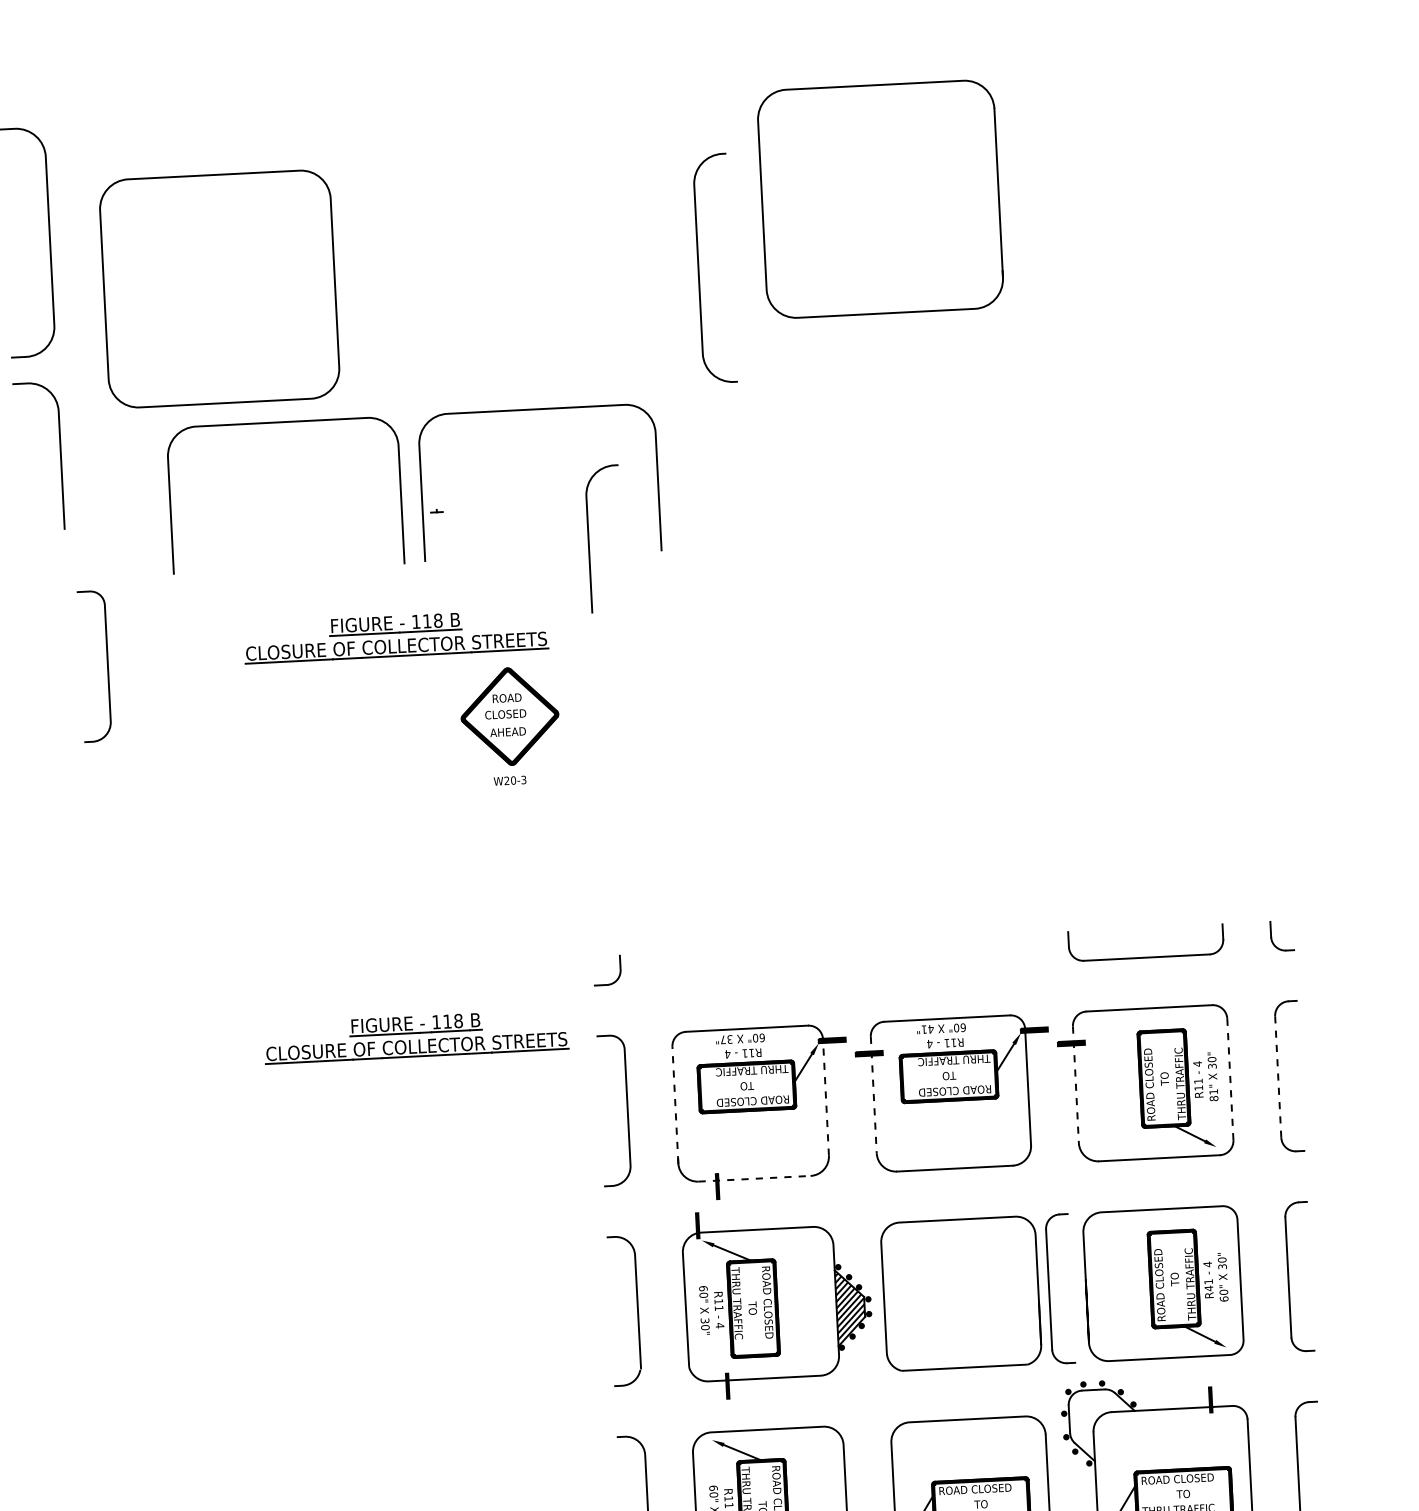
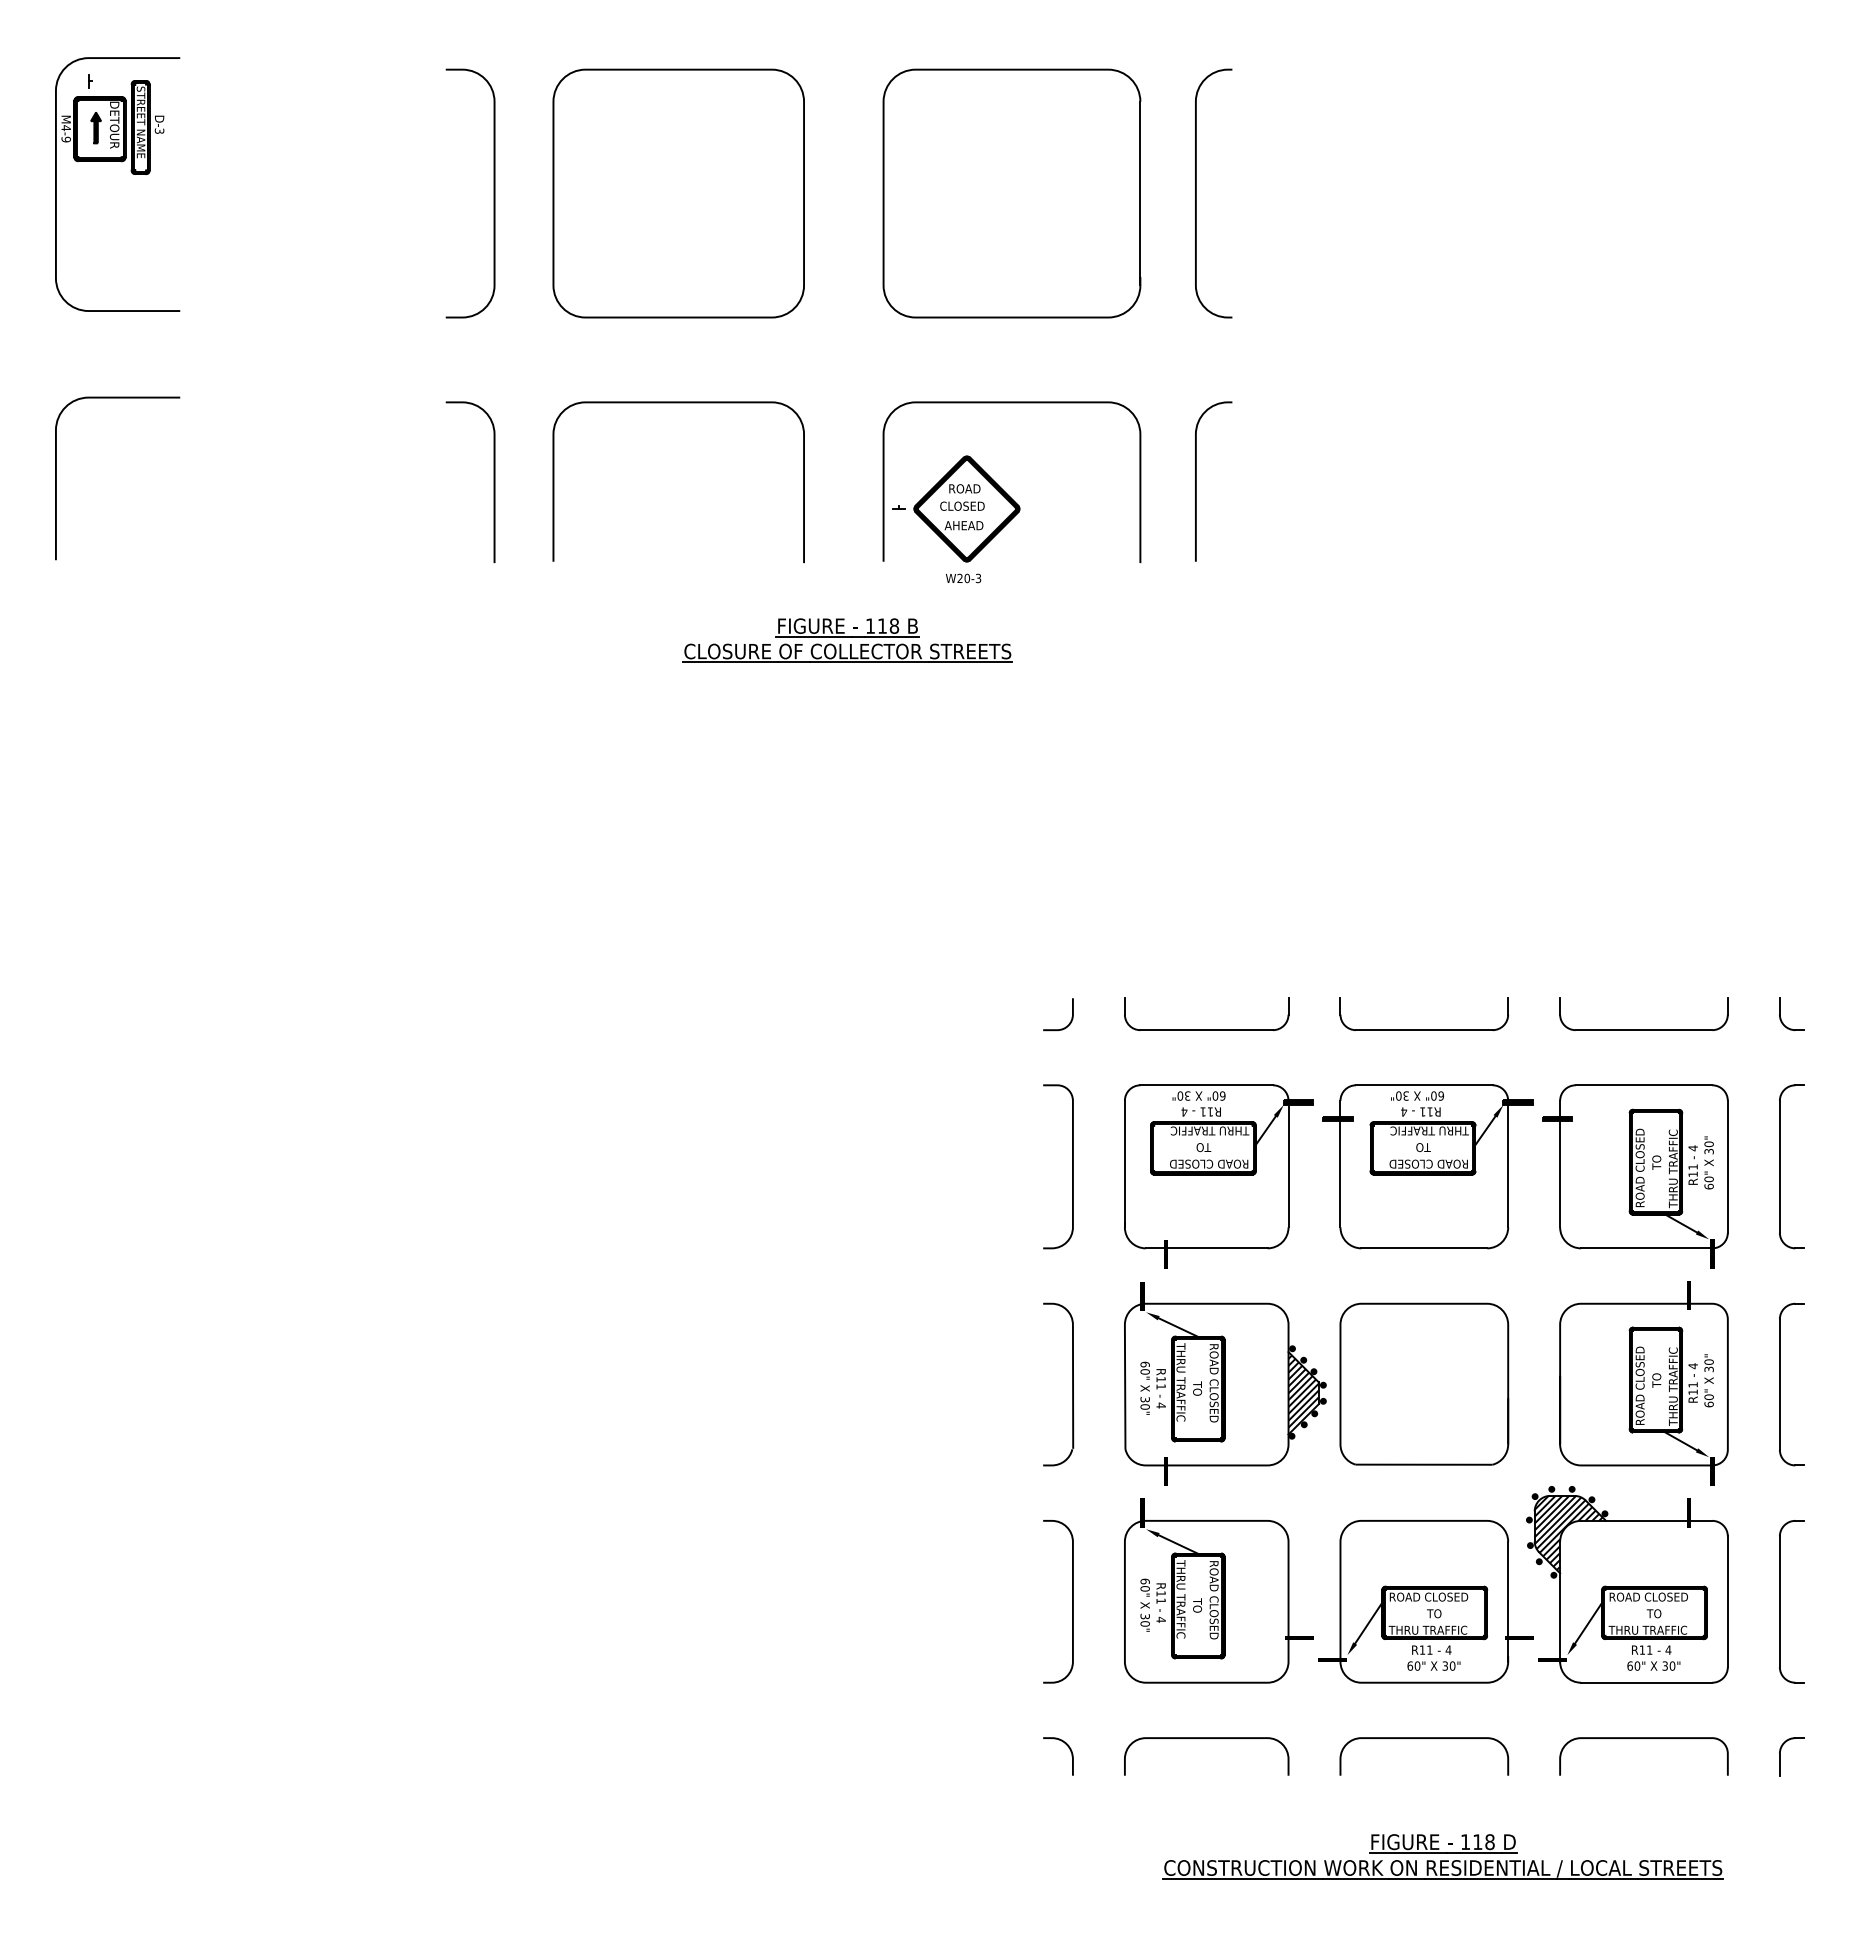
part: (880, 199) -> (1011, 193), moved
curve: (699, 269) -> (1196, 193), moved
part: (219, 288) -> (678, 193), moved
curve: (281, 423) -> (678, 403), moved
curve: (59, 454) -> (493, 481), moved
curve: (589, 539) -> (1196, 481), moved
curve: (107, 665) -> (533, 656), removed
part: (510, 726) -> (966, 519), moved
part: (944, 967) -> (1424, 1029), added
part: (744, 977) -> (1206, 1029), added
text: (927, 1028) -> (1402, 1095), 41" -> 30"
part: (416, 1036) -> (847, 1075), removed
text: (723, 1039) -> (1180, 1095), 37" -> 30"
line: (1277, 1076) -> (1779, 1166), dashed -> solid
line: (1230, 1079) -> (1727, 1166), dashed -> solid
line: (1076, 1085) -> (1560, 1164), dashed -> solid
text: (1213, 1094) -> (1708, 1182), 81" -> 60"
line: (873, 1095) -> (1340, 1164), dashed -> solid
line: (825, 1096) -> (1288, 1163), dashed -> solid
line: (675, 1104) -> (1124, 1163), dashed -> solid
fill: (1220, 1159) -> (1712, 1253), added
line: (754, 1178) -> (1206, 1248), dashed -> solid
fill: (1200, 1198) -> (1688, 1294), added
text: (1208, 1288) -> (1692, 1392), R41 -> R11
part: (1049, 1289) -> (1520, 1384), removed
fill: (1230, 1360) -> (1712, 1471), added
hatch: (1100, 1423) -> (1568, 1532), added
fill: (707, 1424) -> (1142, 1512), added

